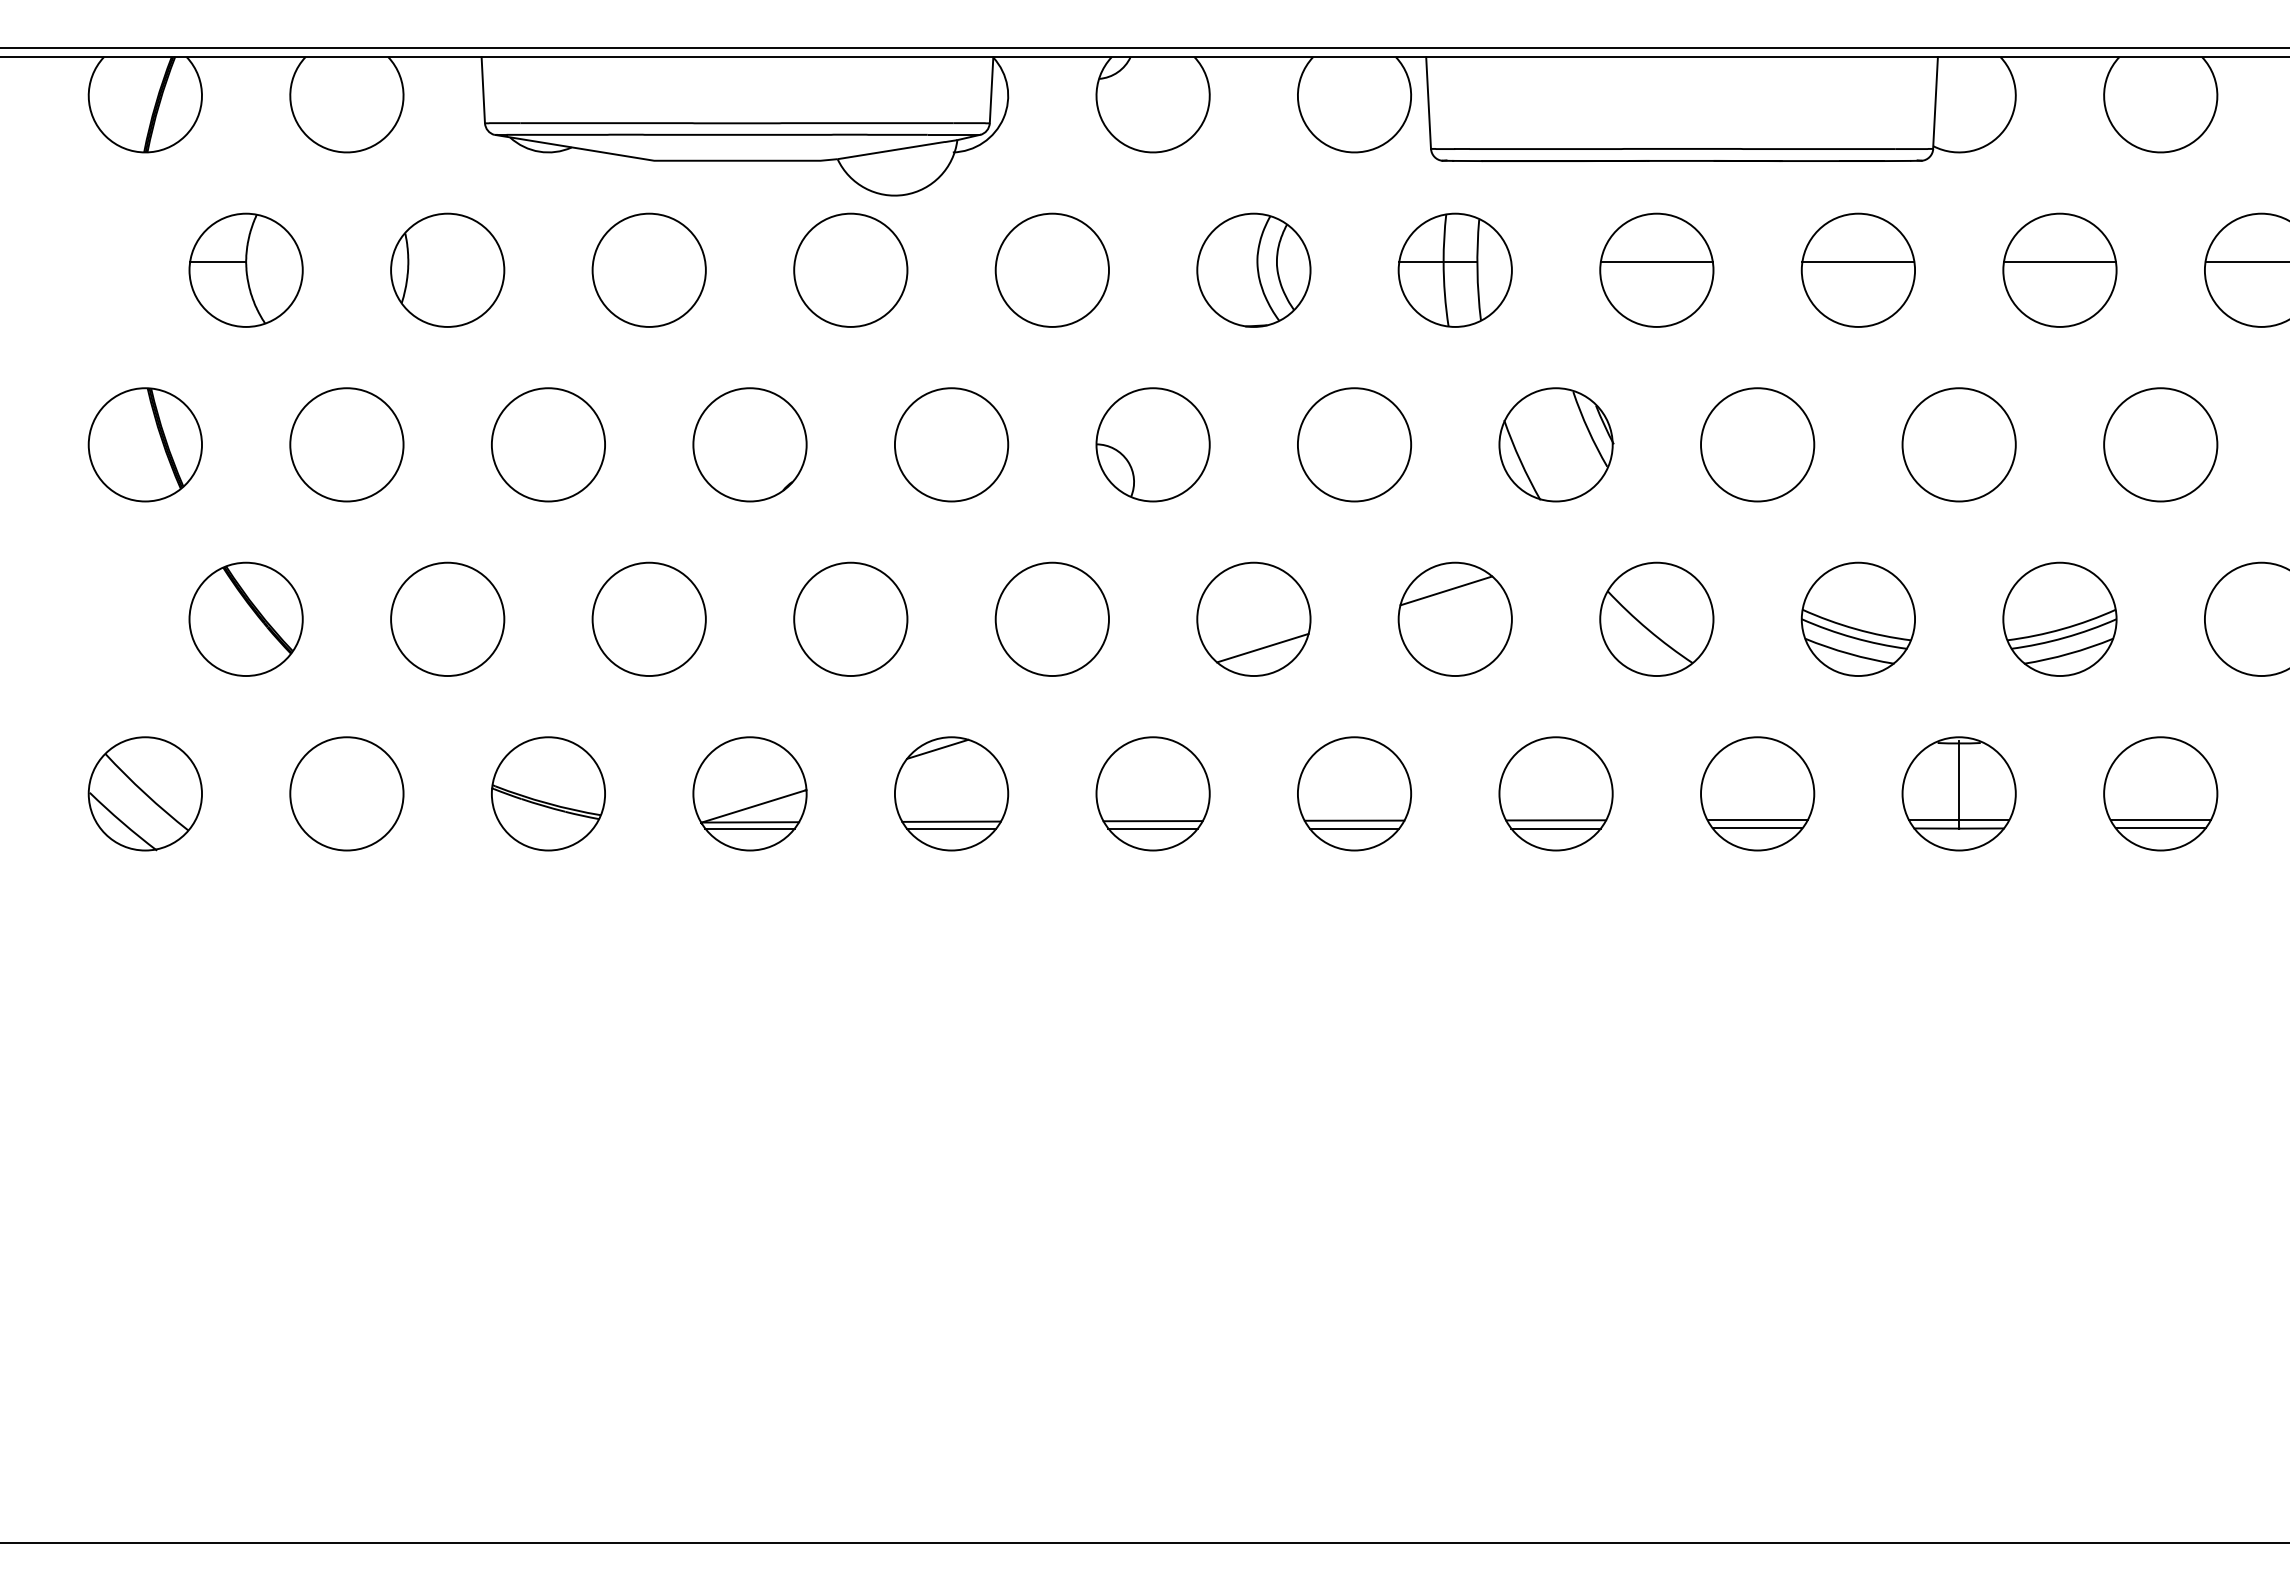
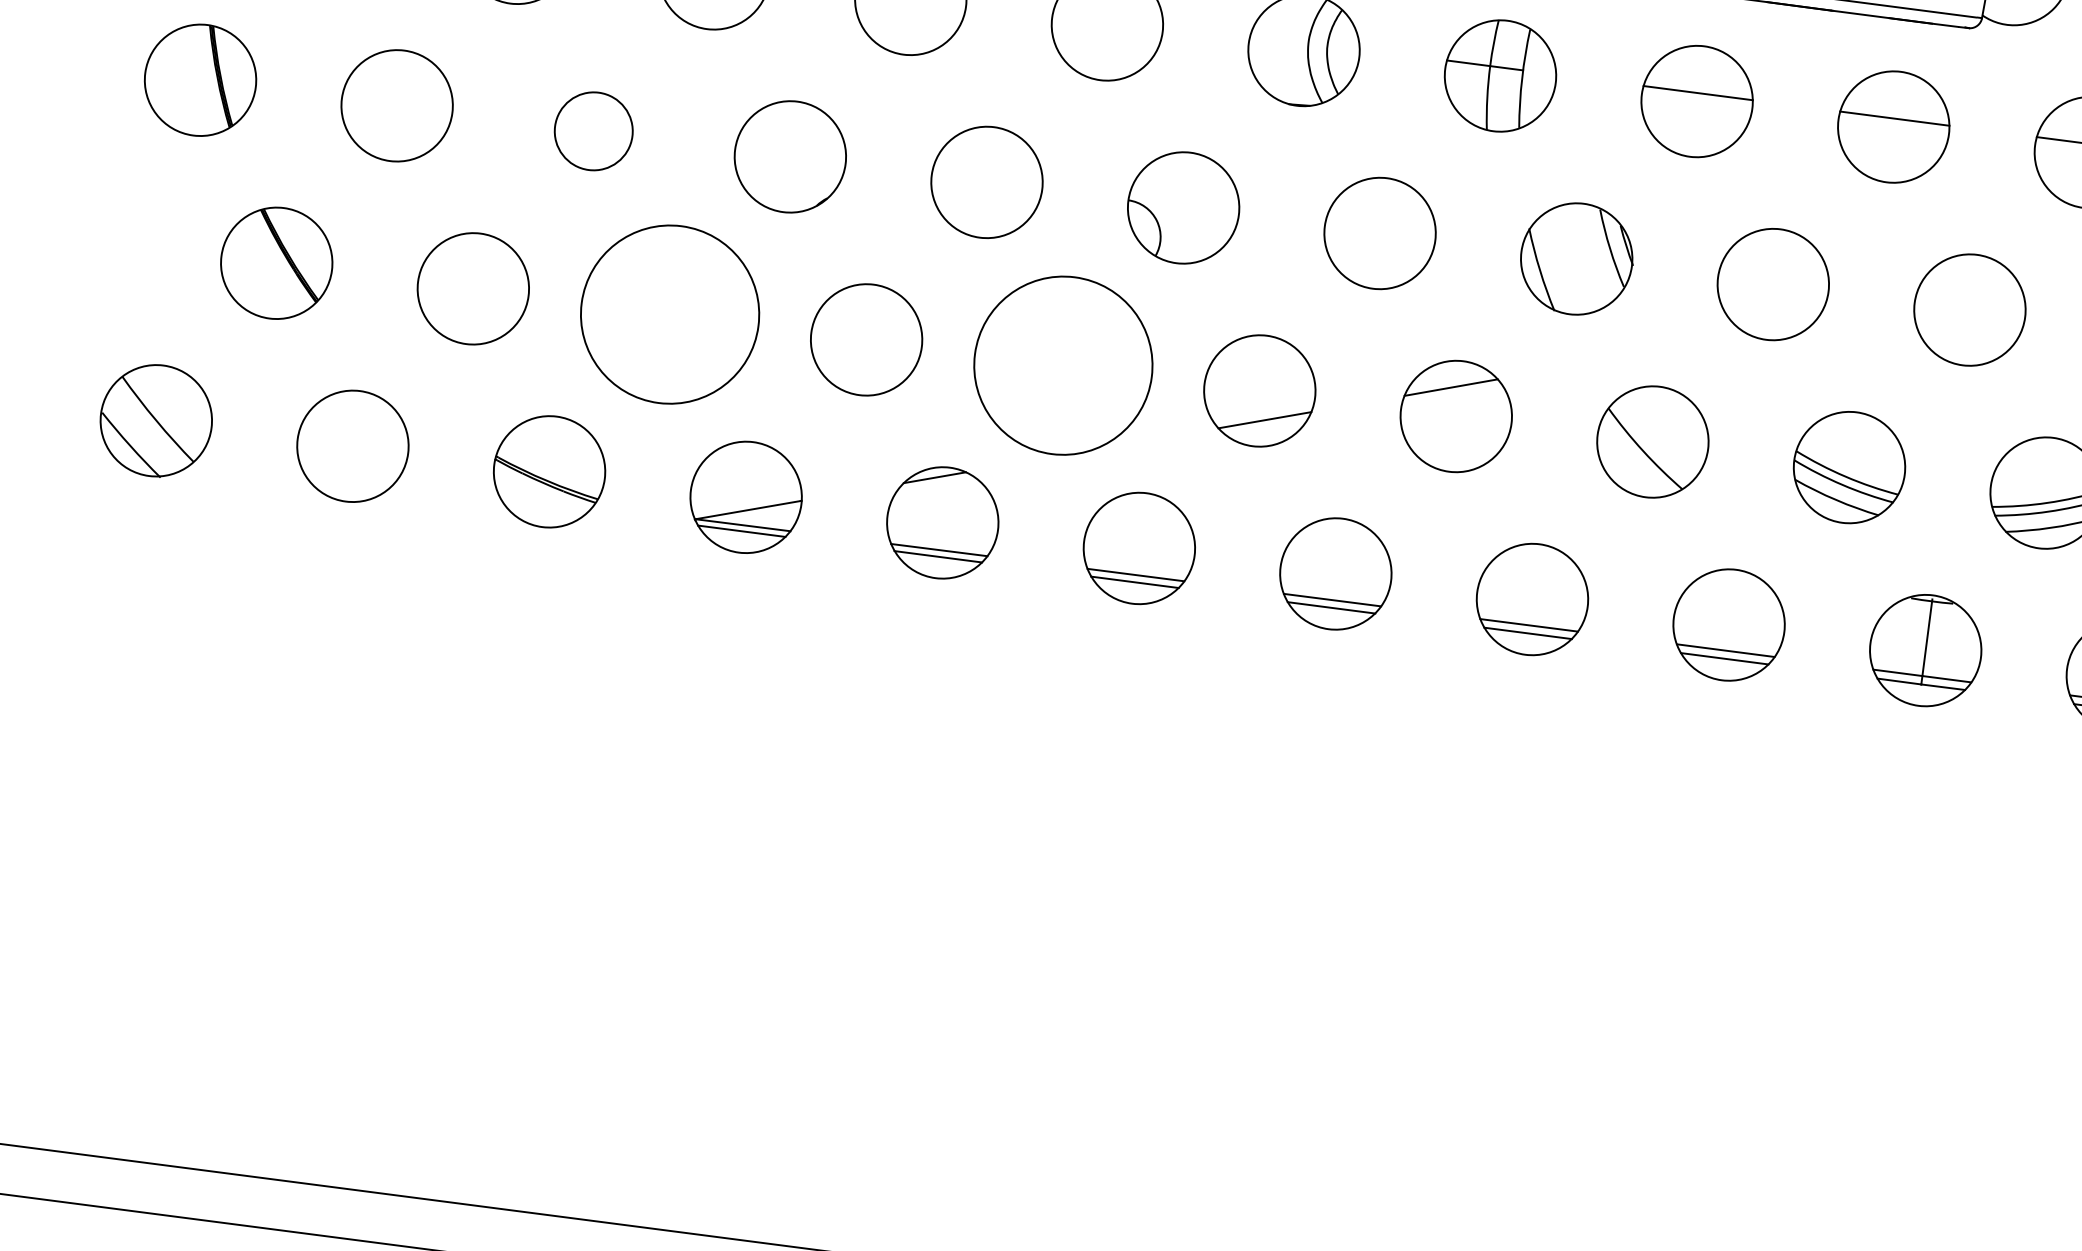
circle: (548, 444) -> (593, 131), size x0.7
circle: (648, 618) -> (669, 313), size x1.6
circle: (1051, 618) -> (1062, 364), size x1.6

